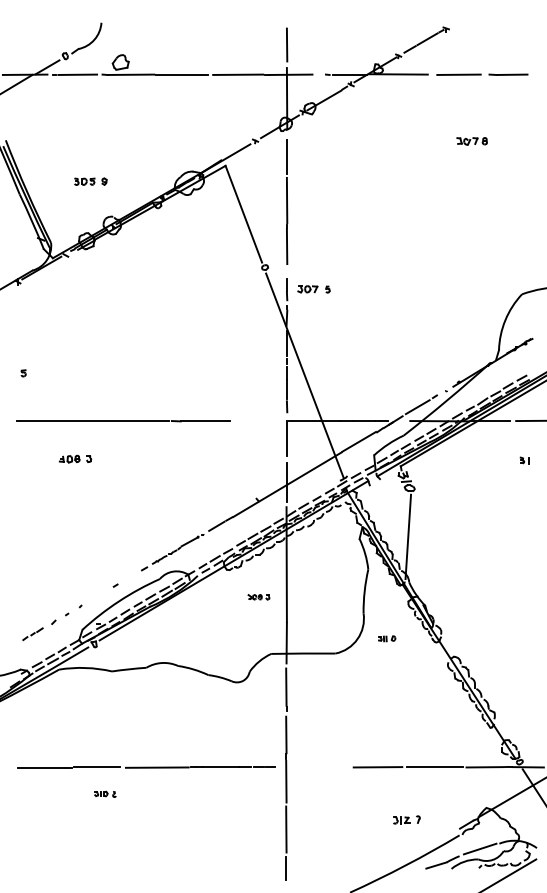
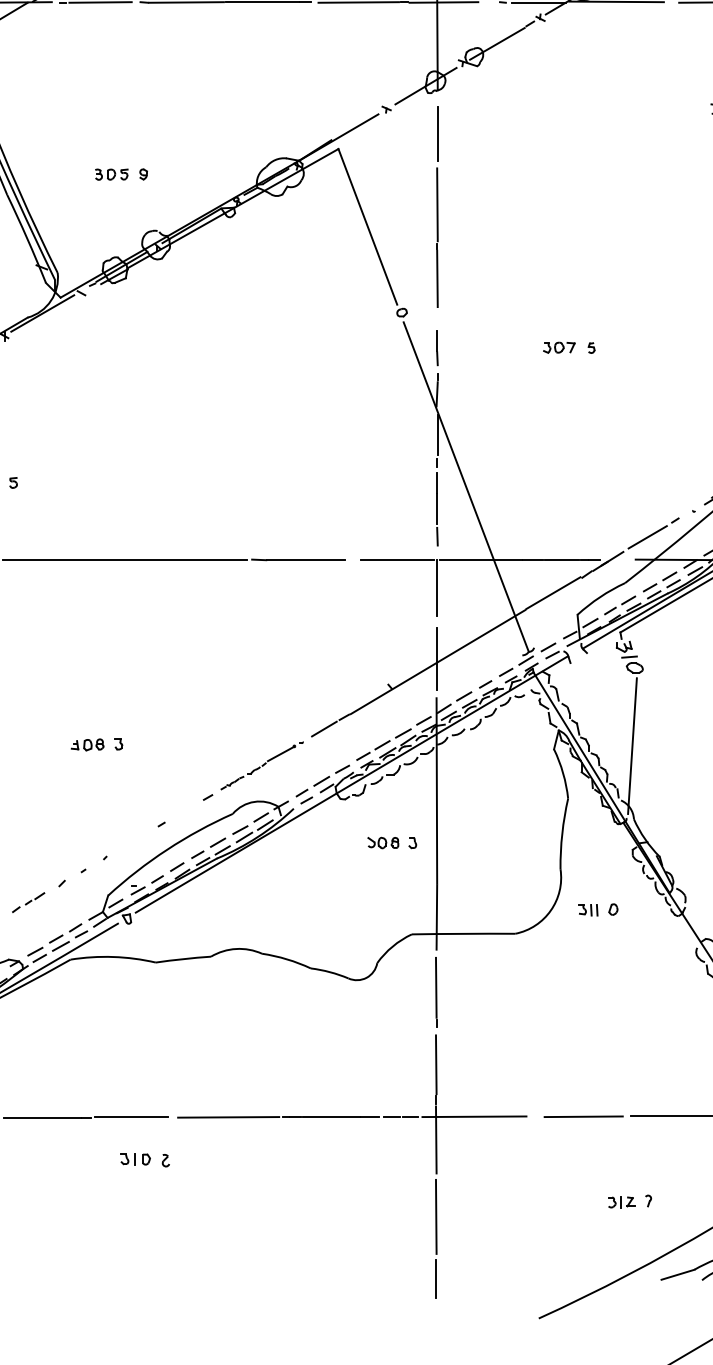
part: (313, 289) -> (568, 347), moved
line: (261, 421) -> (396, 560), added
part: (75, 458) -> (96, 743), moved
part: (258, 597) -> (391, 843), size x1.43
part: (386, 638) -> (597, 909), size x1.43
line: (309, 767) -> (473, 1117), added
part: (105, 794) -> (145, 1160), size x1.43

